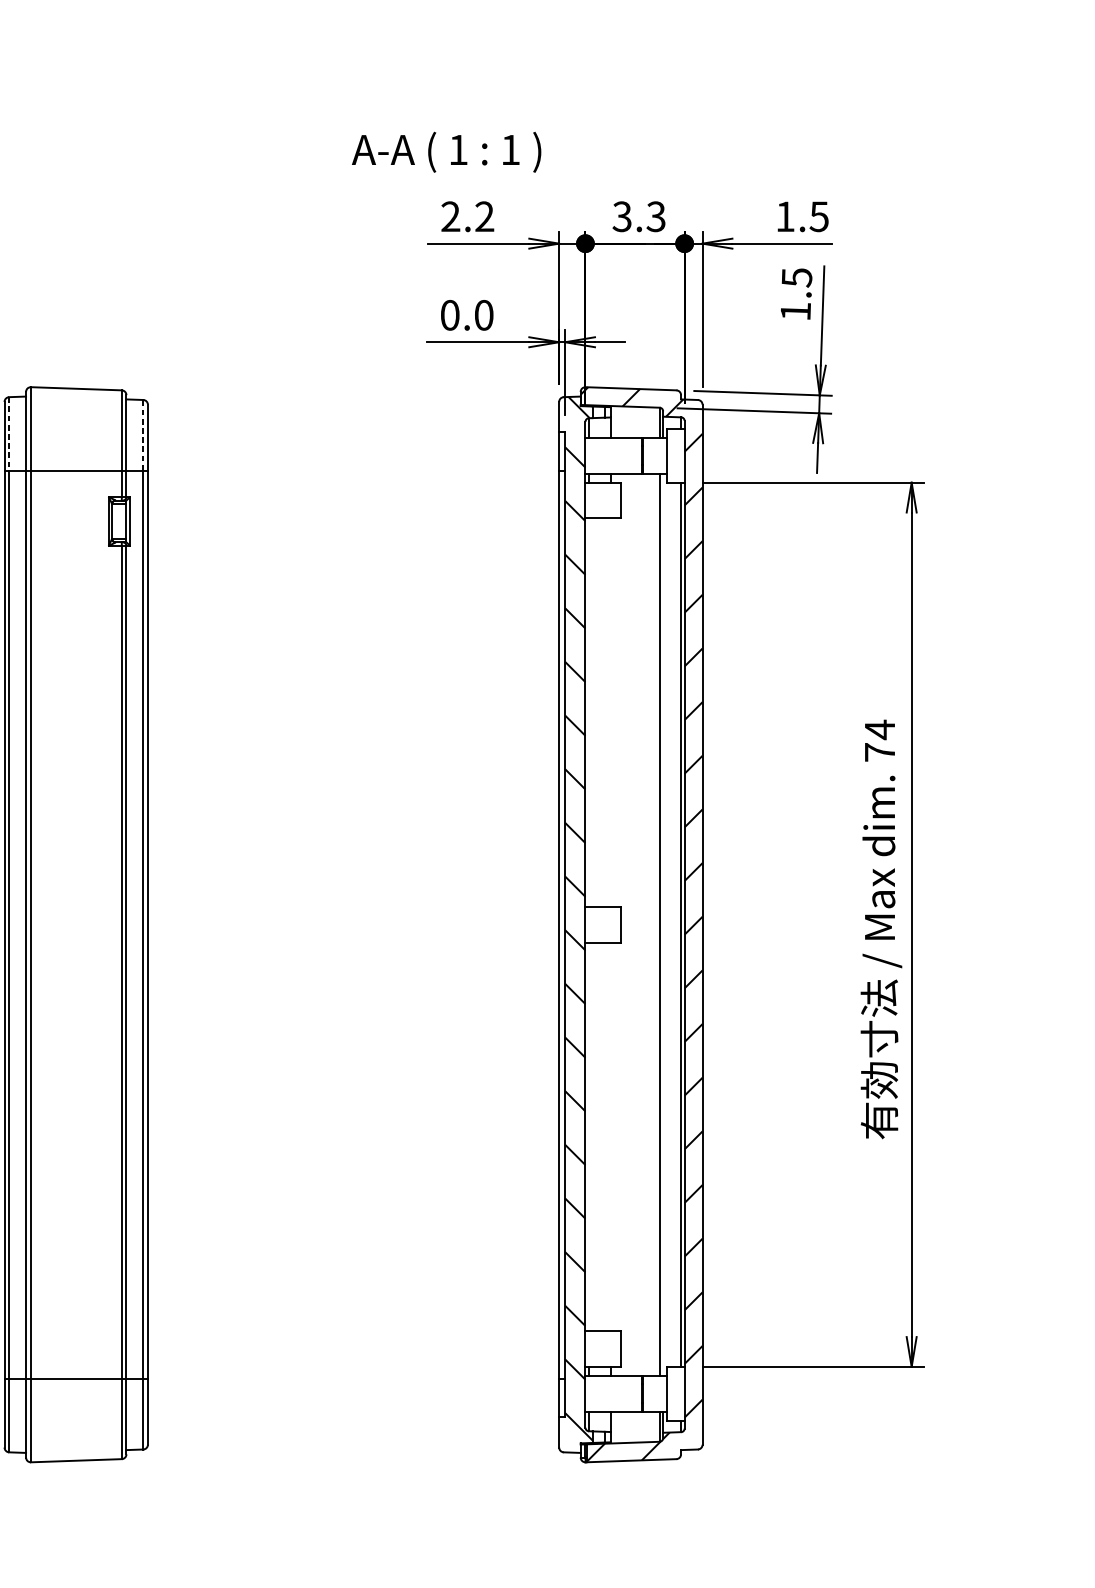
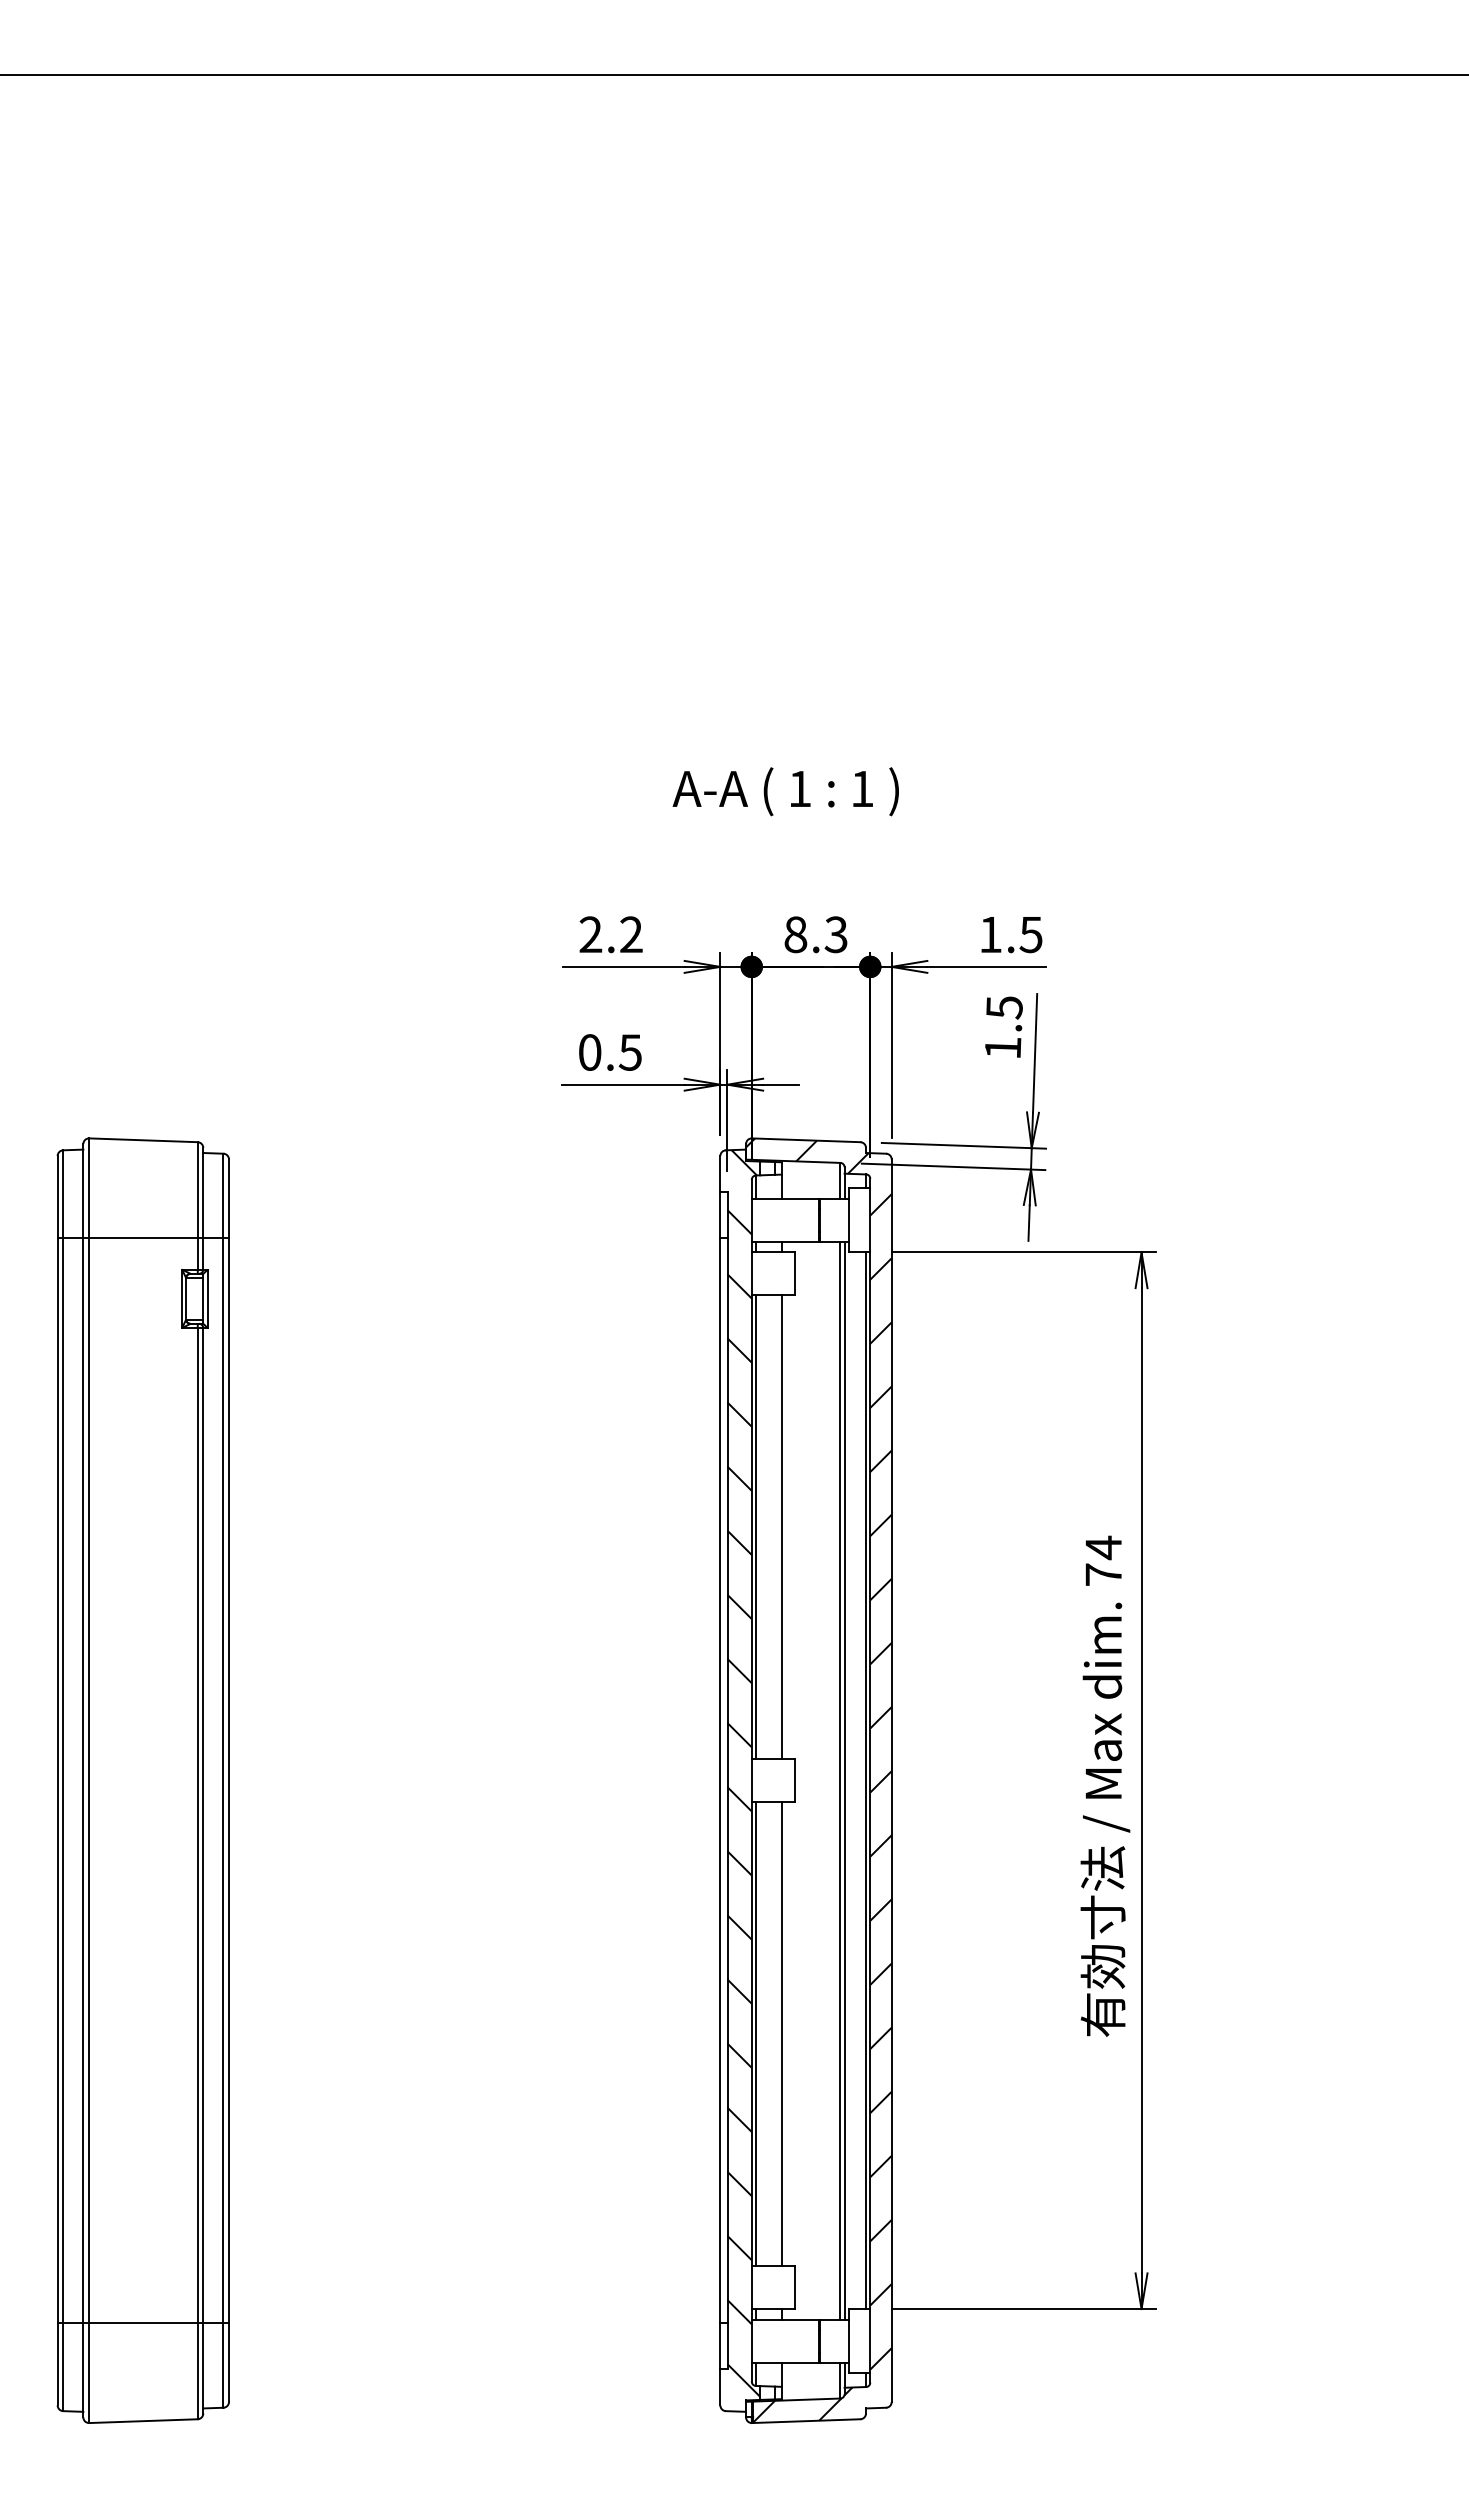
text: (446, 152) -> (785, 791), moved
text: (622, 216) -> (795, 934), 3.3 -> 8.3
text: (483, 315) -> (629, 1052), 0.0 -> 0.5
line: (9, 434) -> (63, 1194), dashed -> solid
line: (143, 434) -> (223, 1195), dashed -> solid
line: (588, 712) -> (755, 1527), added
line: (610, 712) -> (781, 1527), added
line: (663, 924) -> (844, 1780), added
line: (588, 1137) -> (755, 2034), added
line: (610, 1137) -> (781, 2034), added

